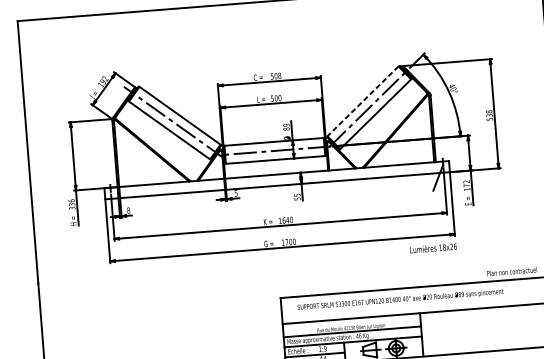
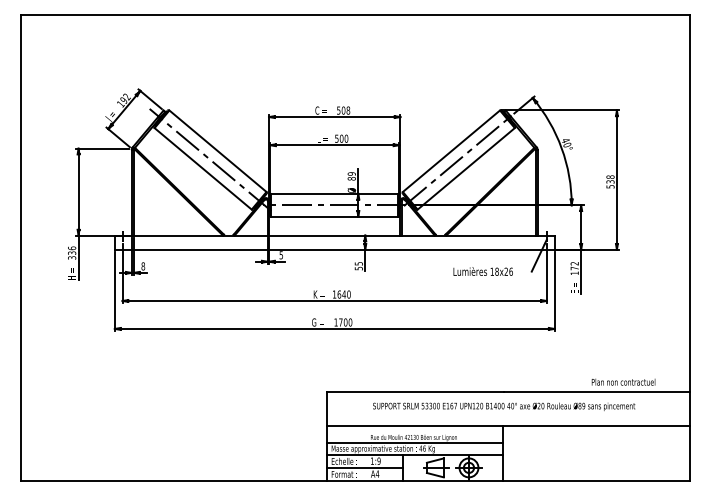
line: (363, 101) -> (451, 151), dashed -> solid
text: (432, 248) -> (482, 271), moved
text: (400, 299) -> (504, 406), moved

